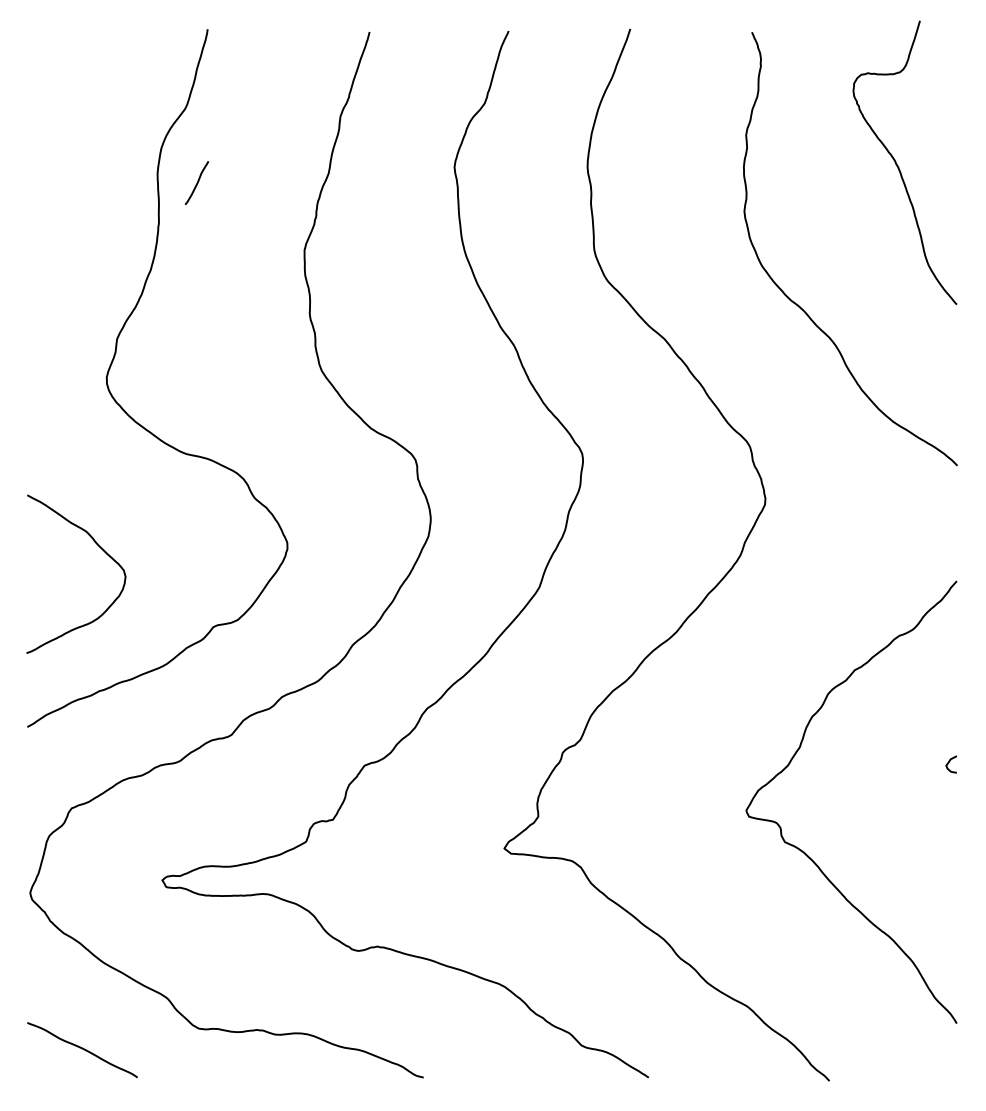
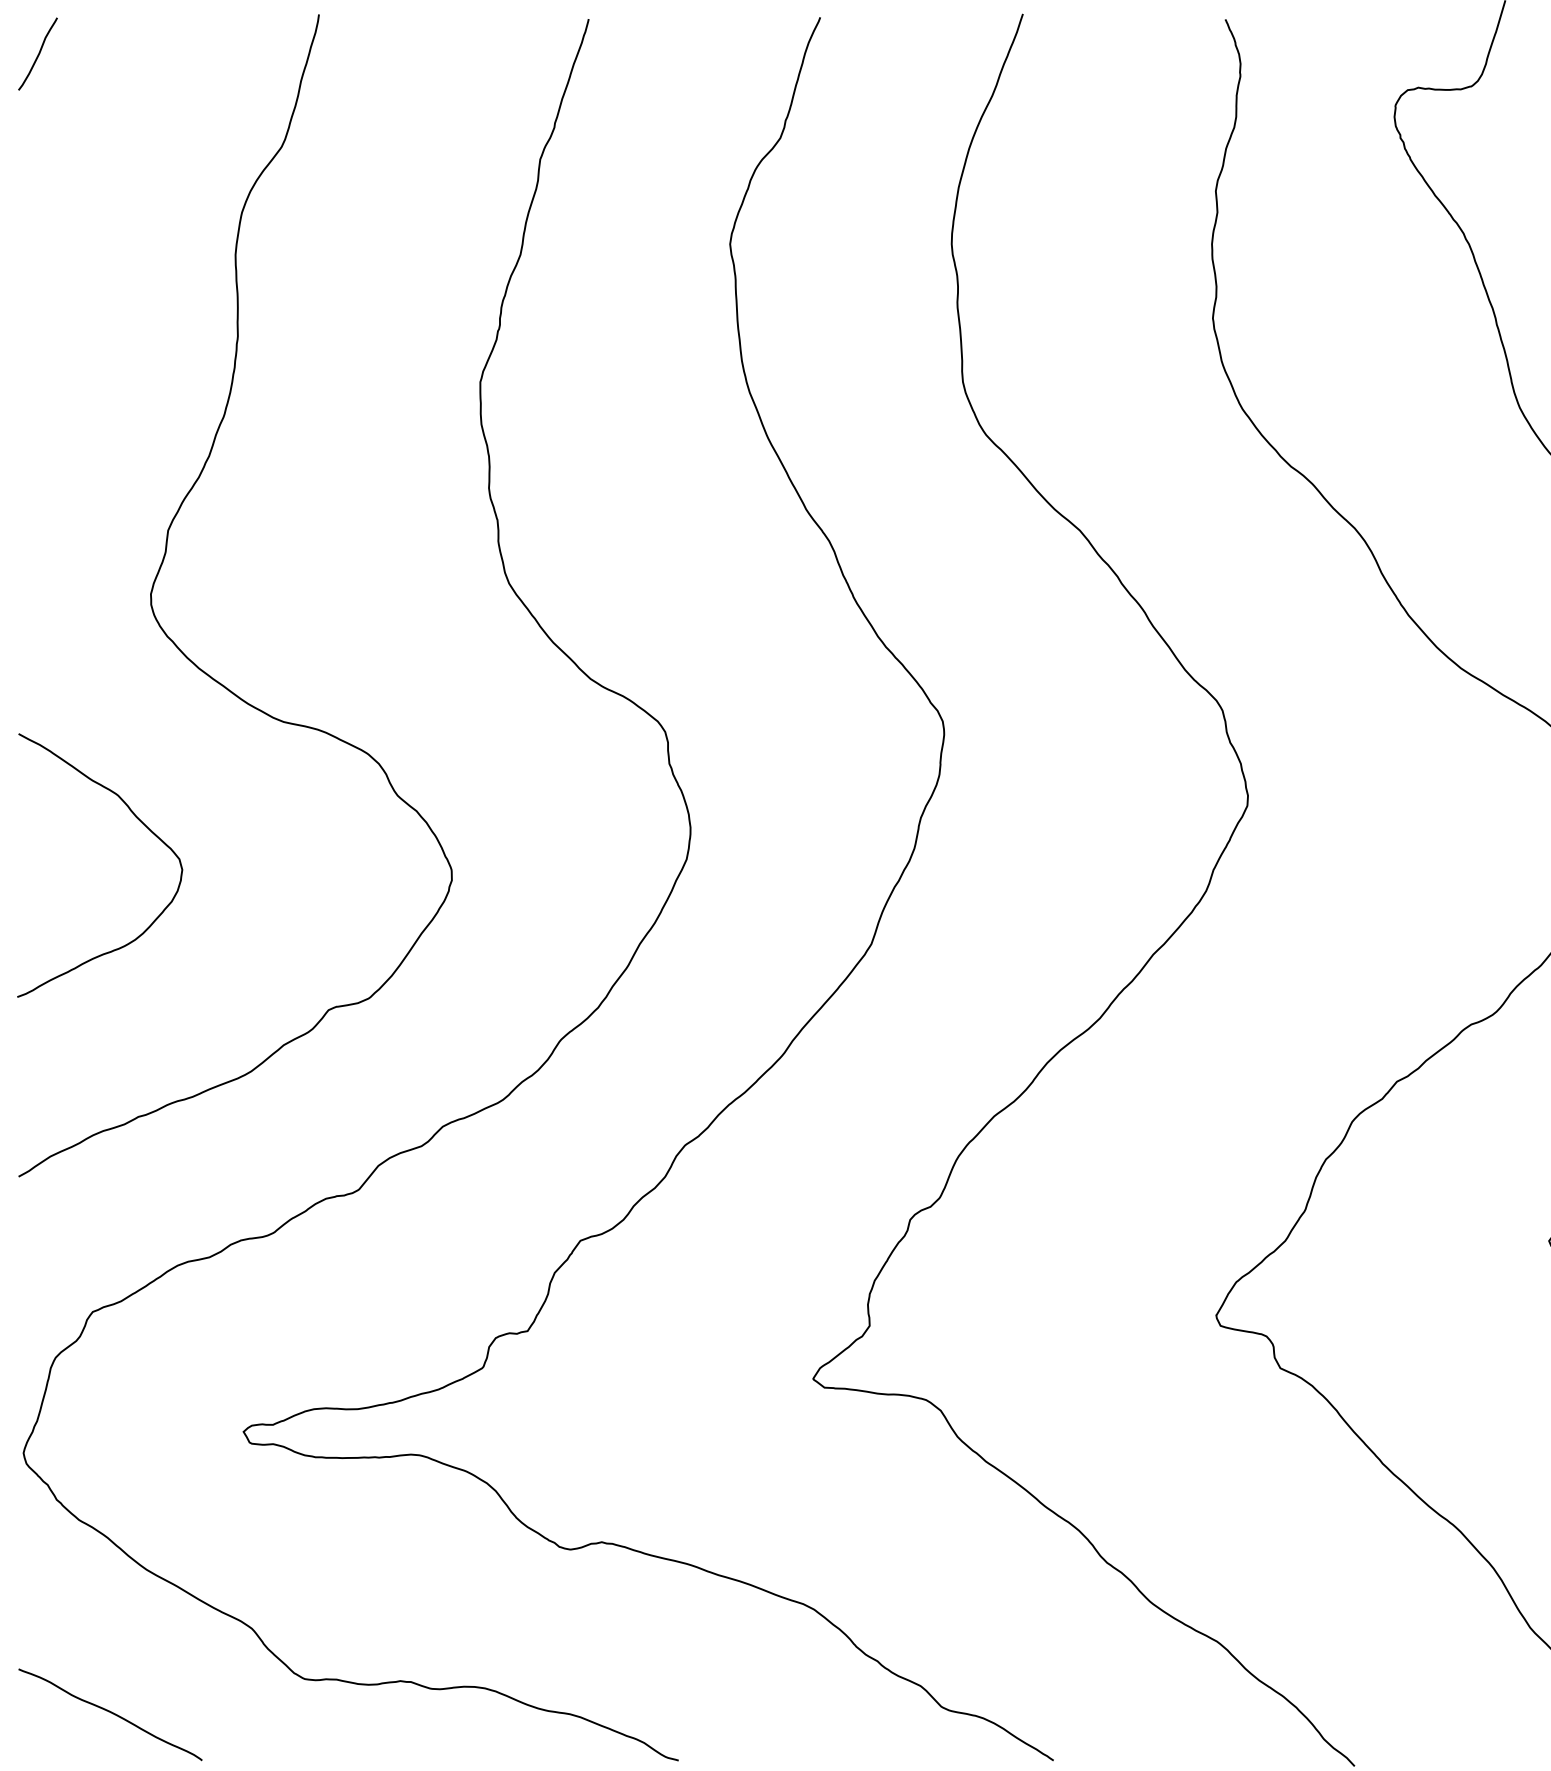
line: (196, 182) -> (37, 53), moved
curve: (100, 548) -> (140, 822), moved

